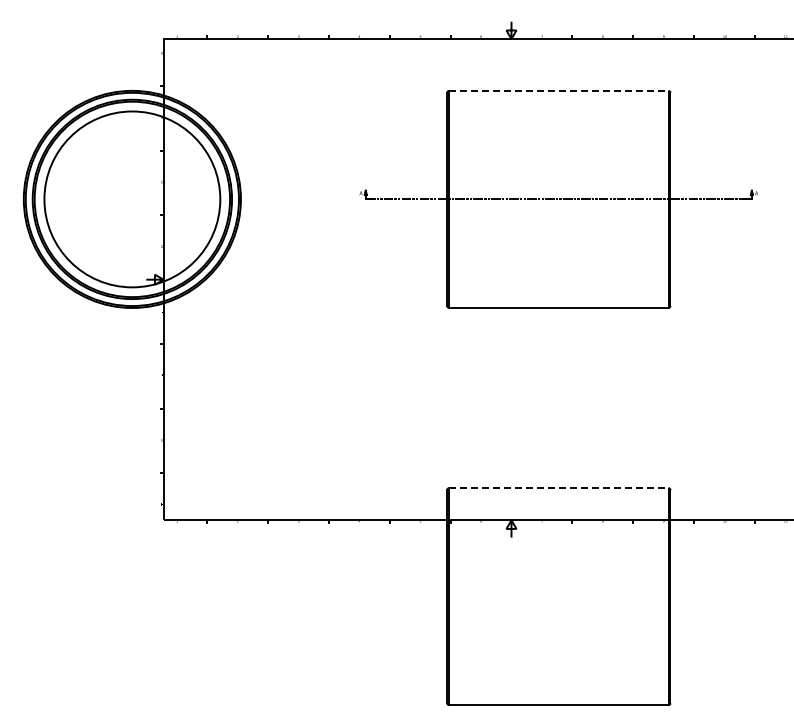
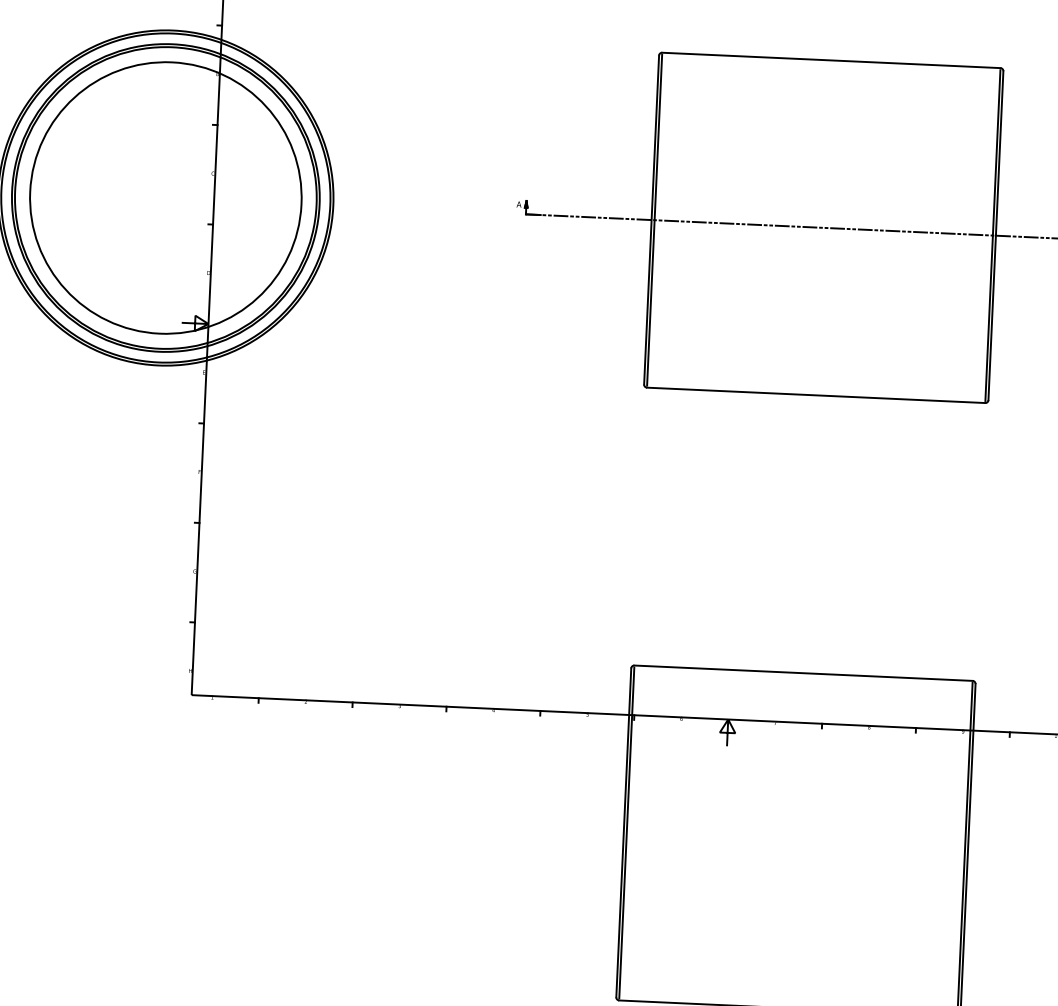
line: (558, 90) -> (830, 59), dashed -> solid
line: (558, 488) -> (802, 673), dashed -> solid

